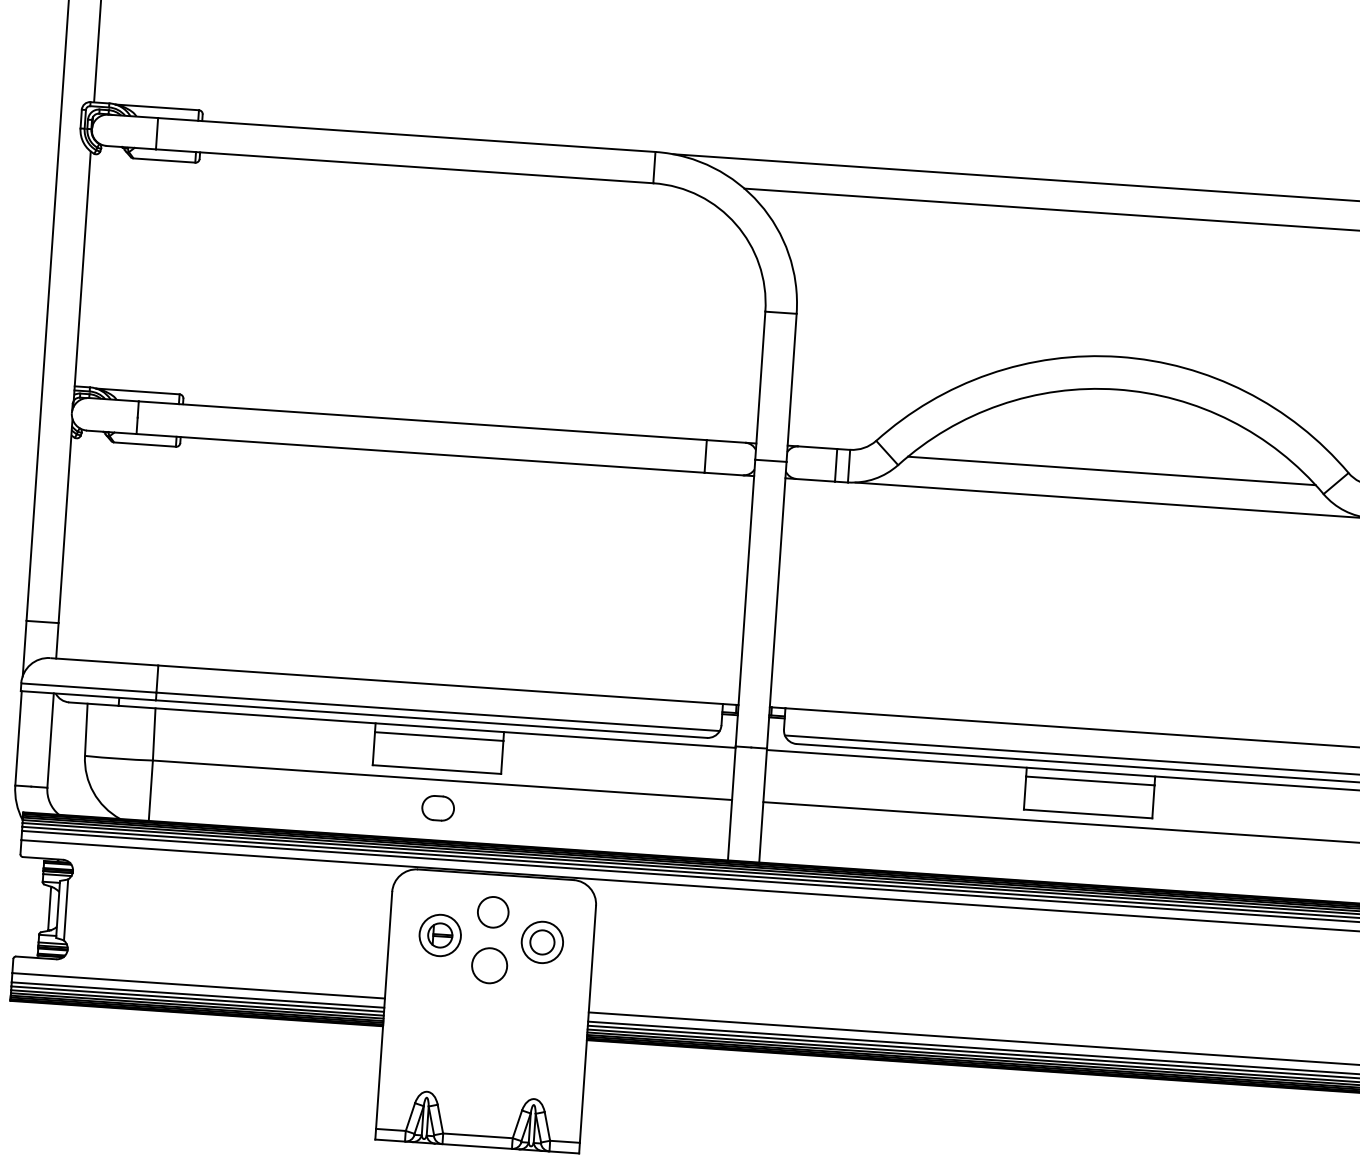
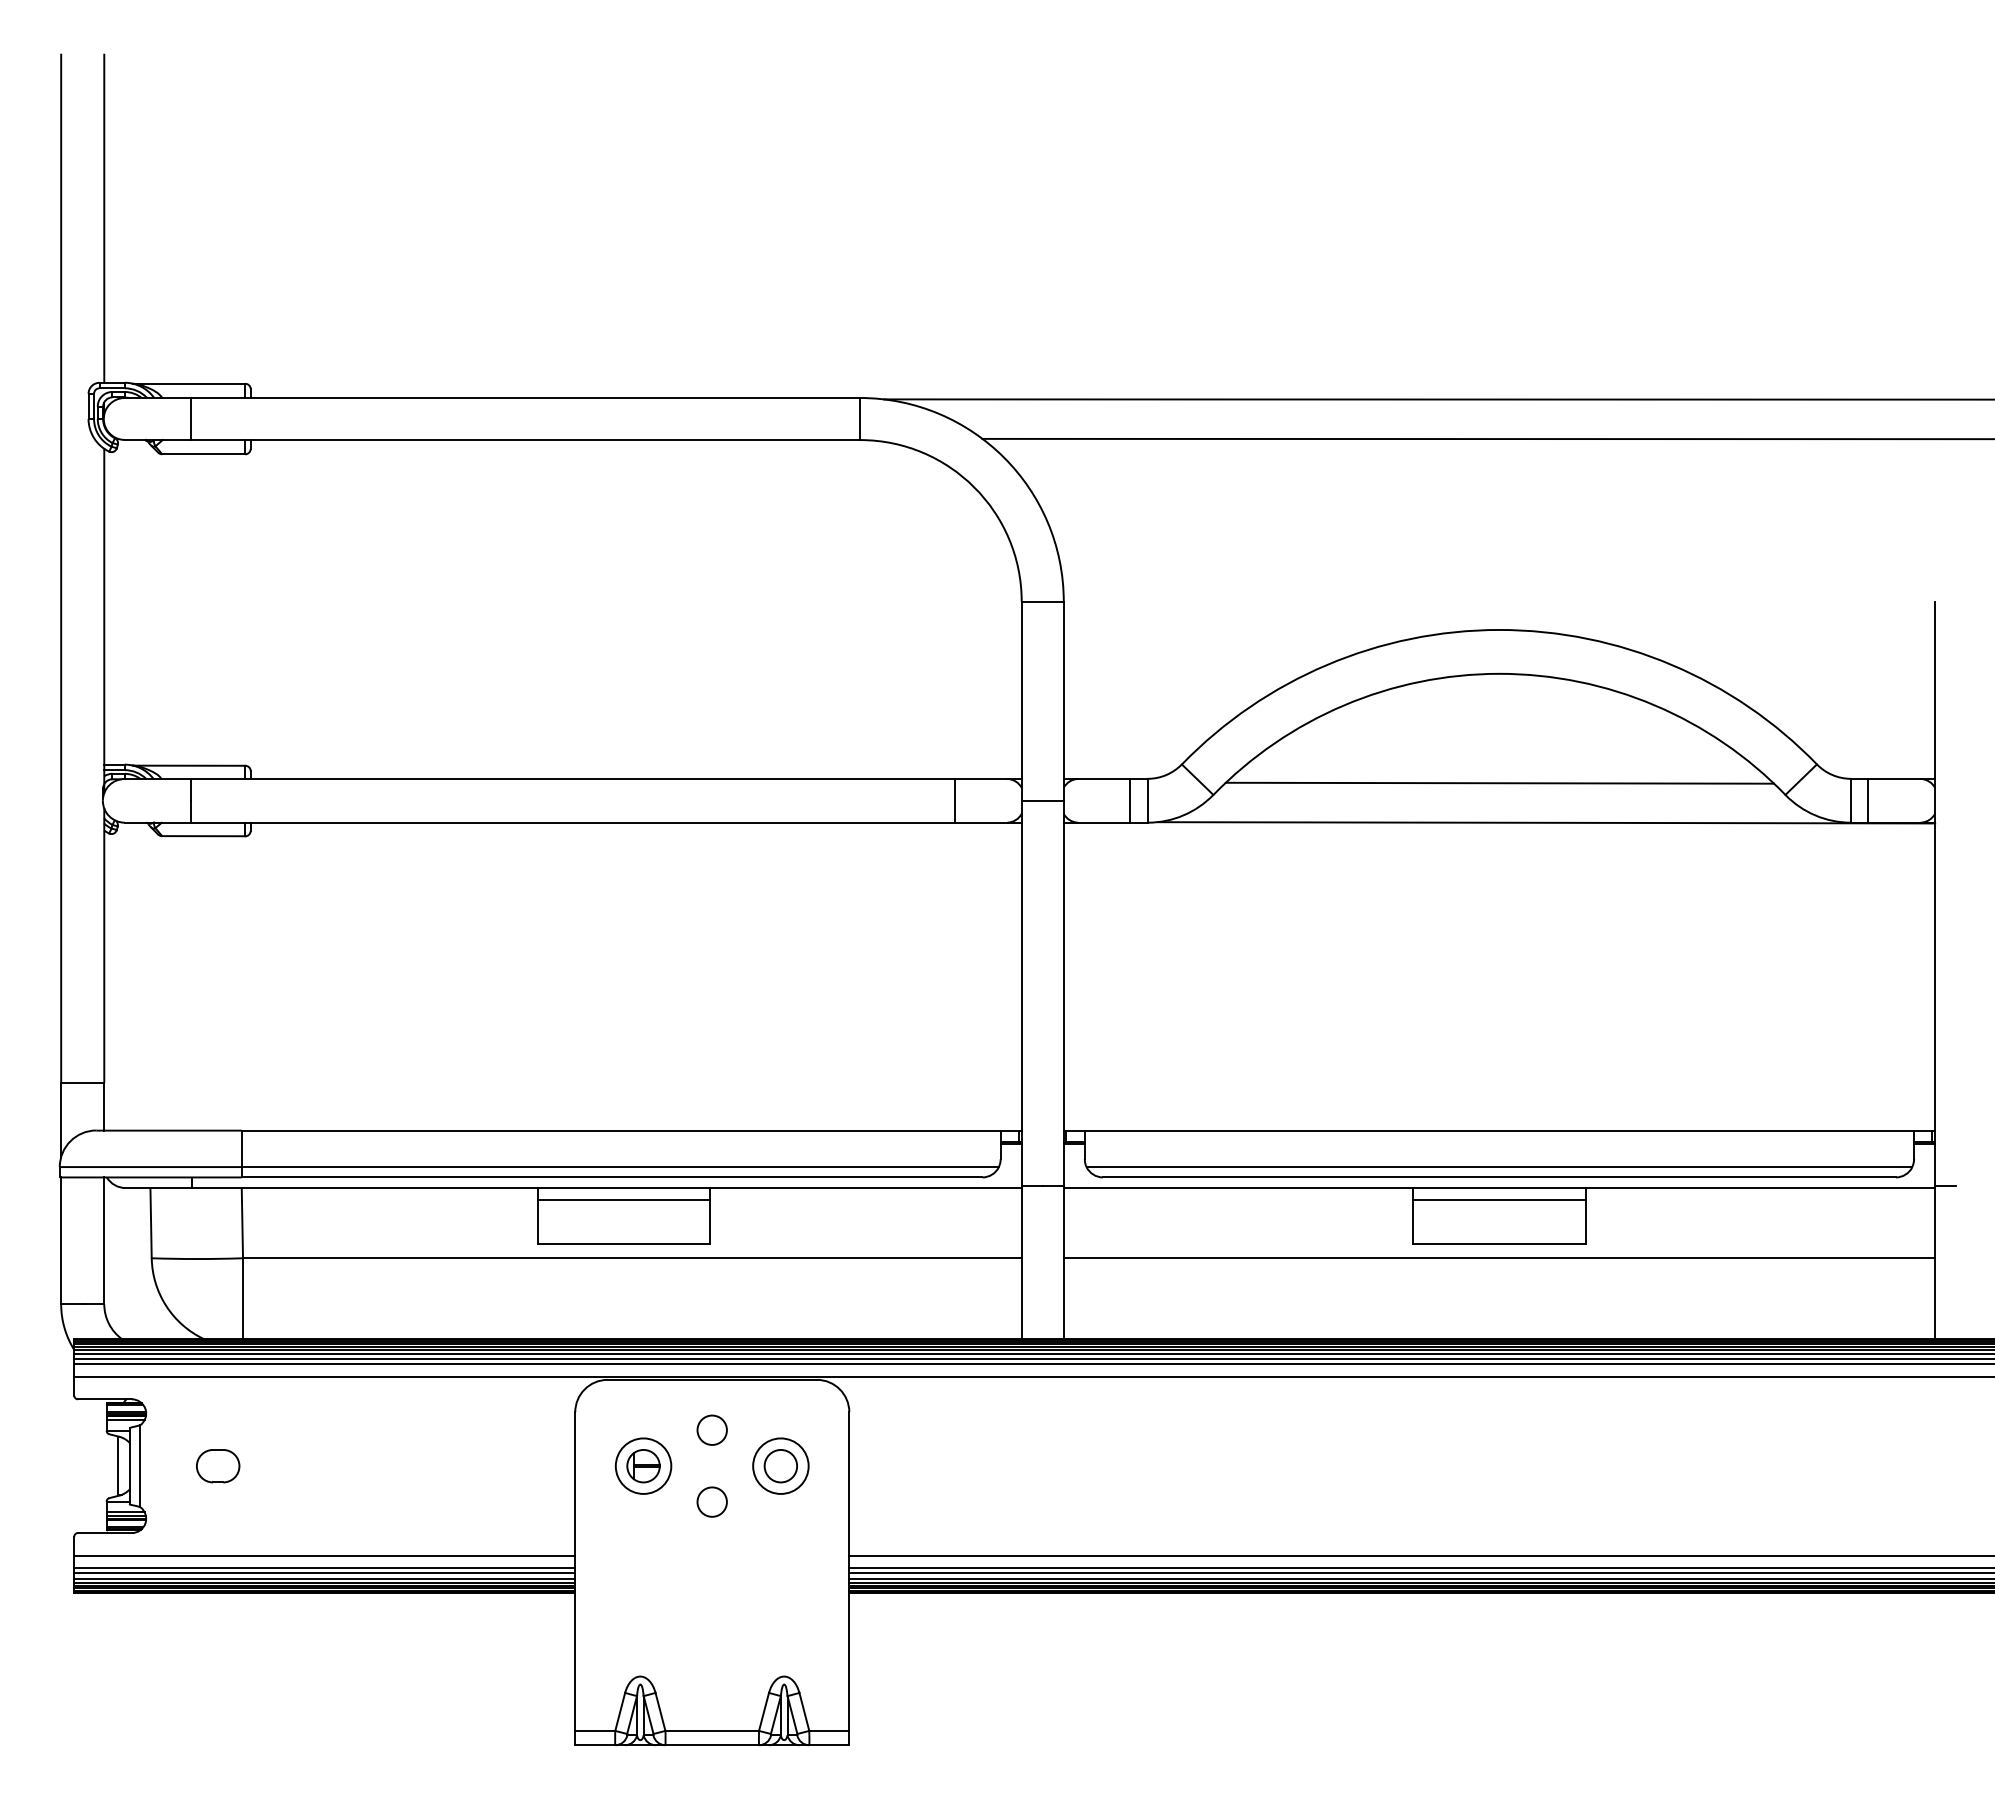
part: (438, 808) -> (218, 1466), moved
circle: (492, 911) -> (711, 1429), size x0.71
circle: (489, 965) -> (711, 1501), size x0.62

